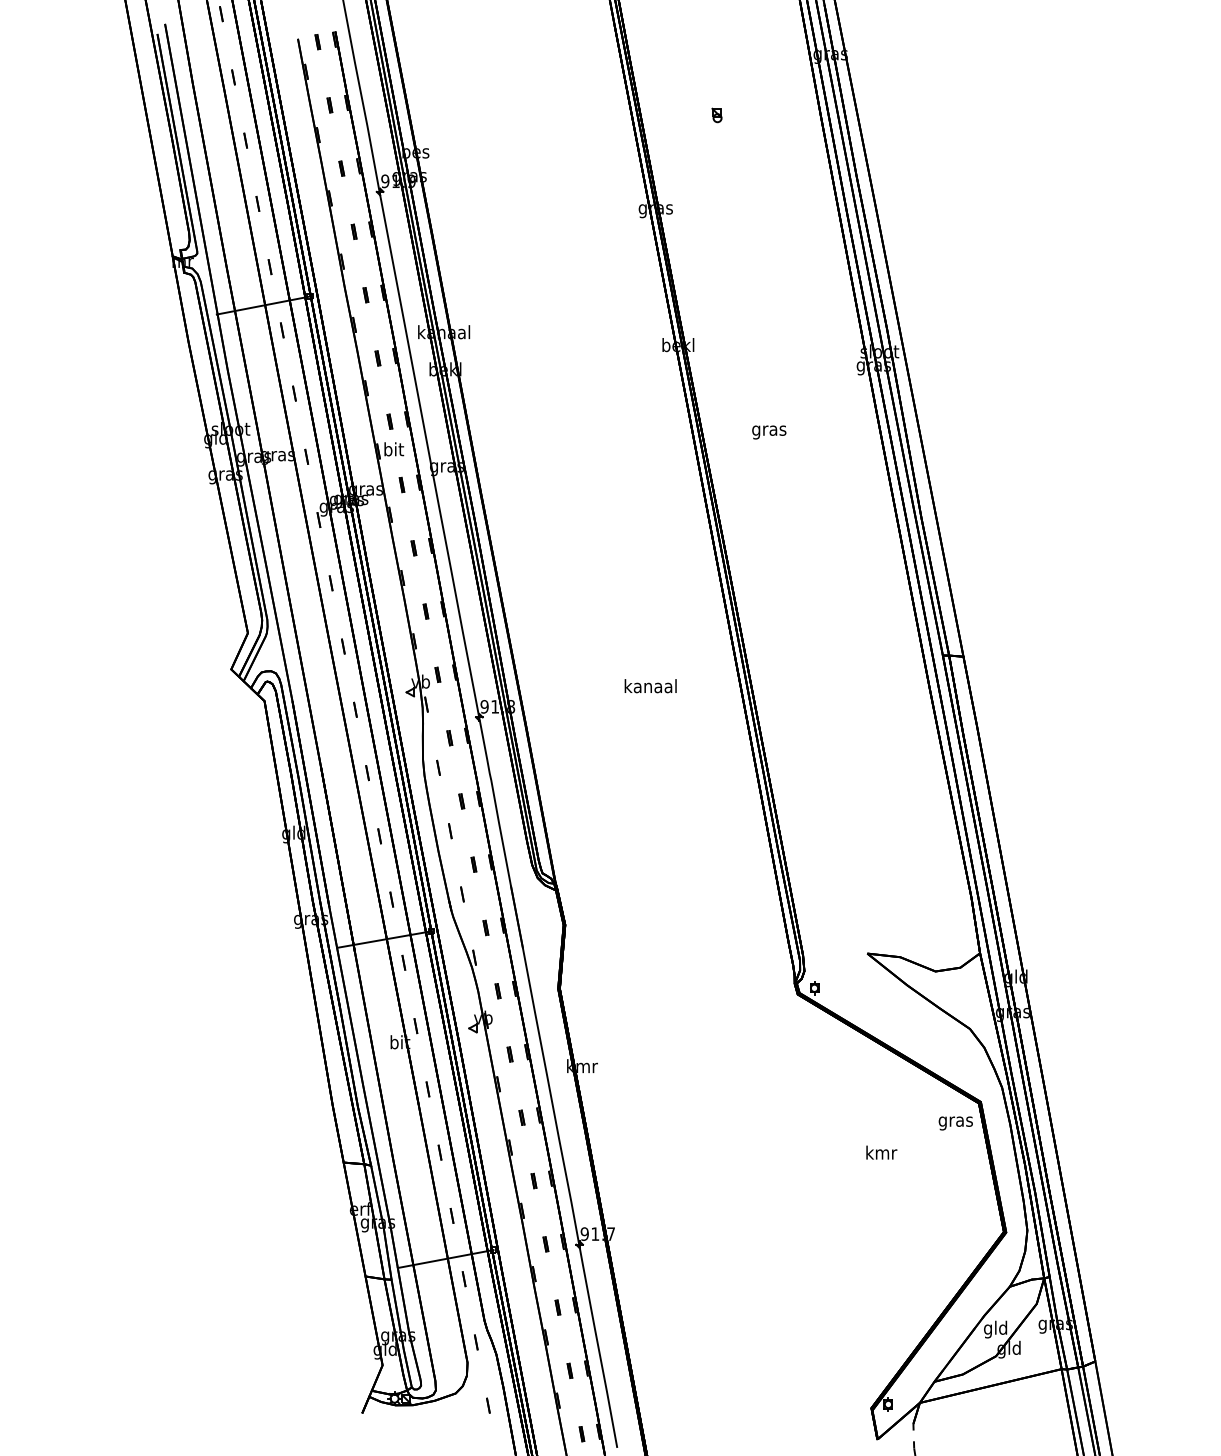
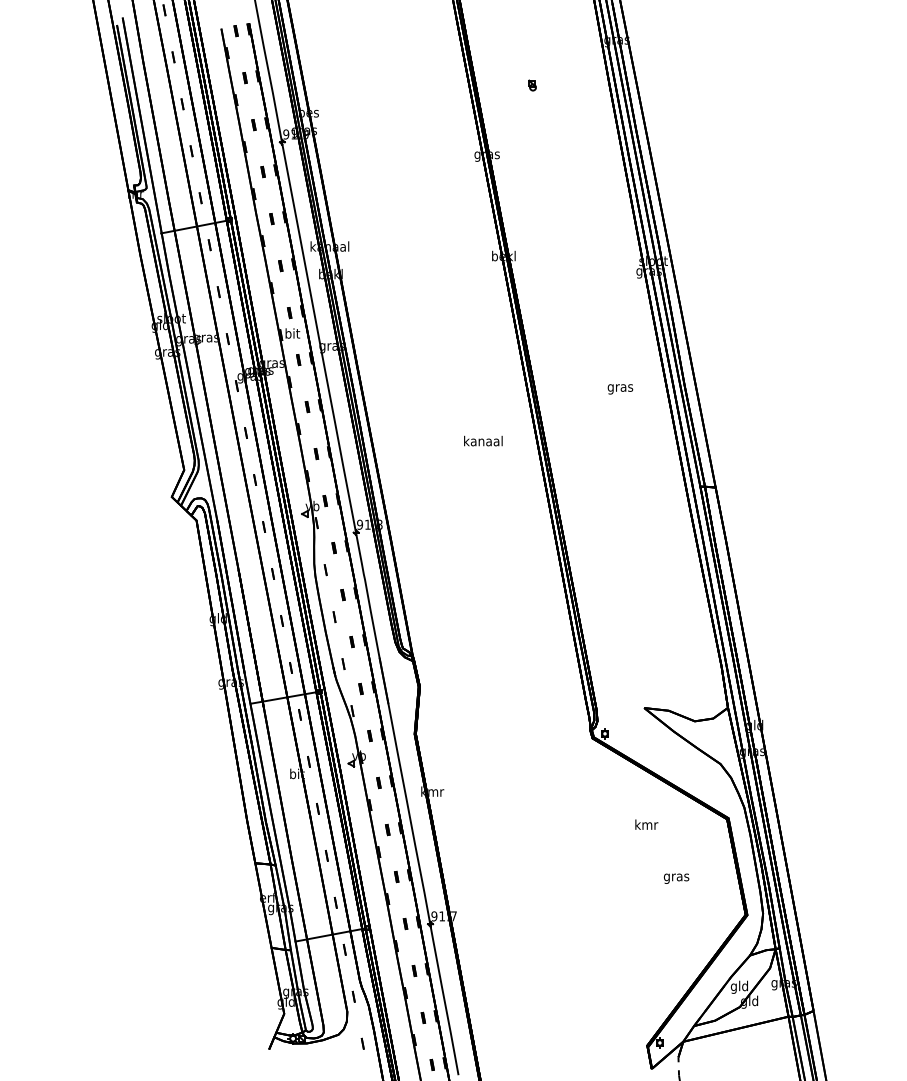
text: (769, 432) -> (620, 389), moved
text: (650, 686) -> (483, 441), moved
text: (955, 1123) -> (676, 878), moved
text: (881, 1152) -> (646, 824), moved

